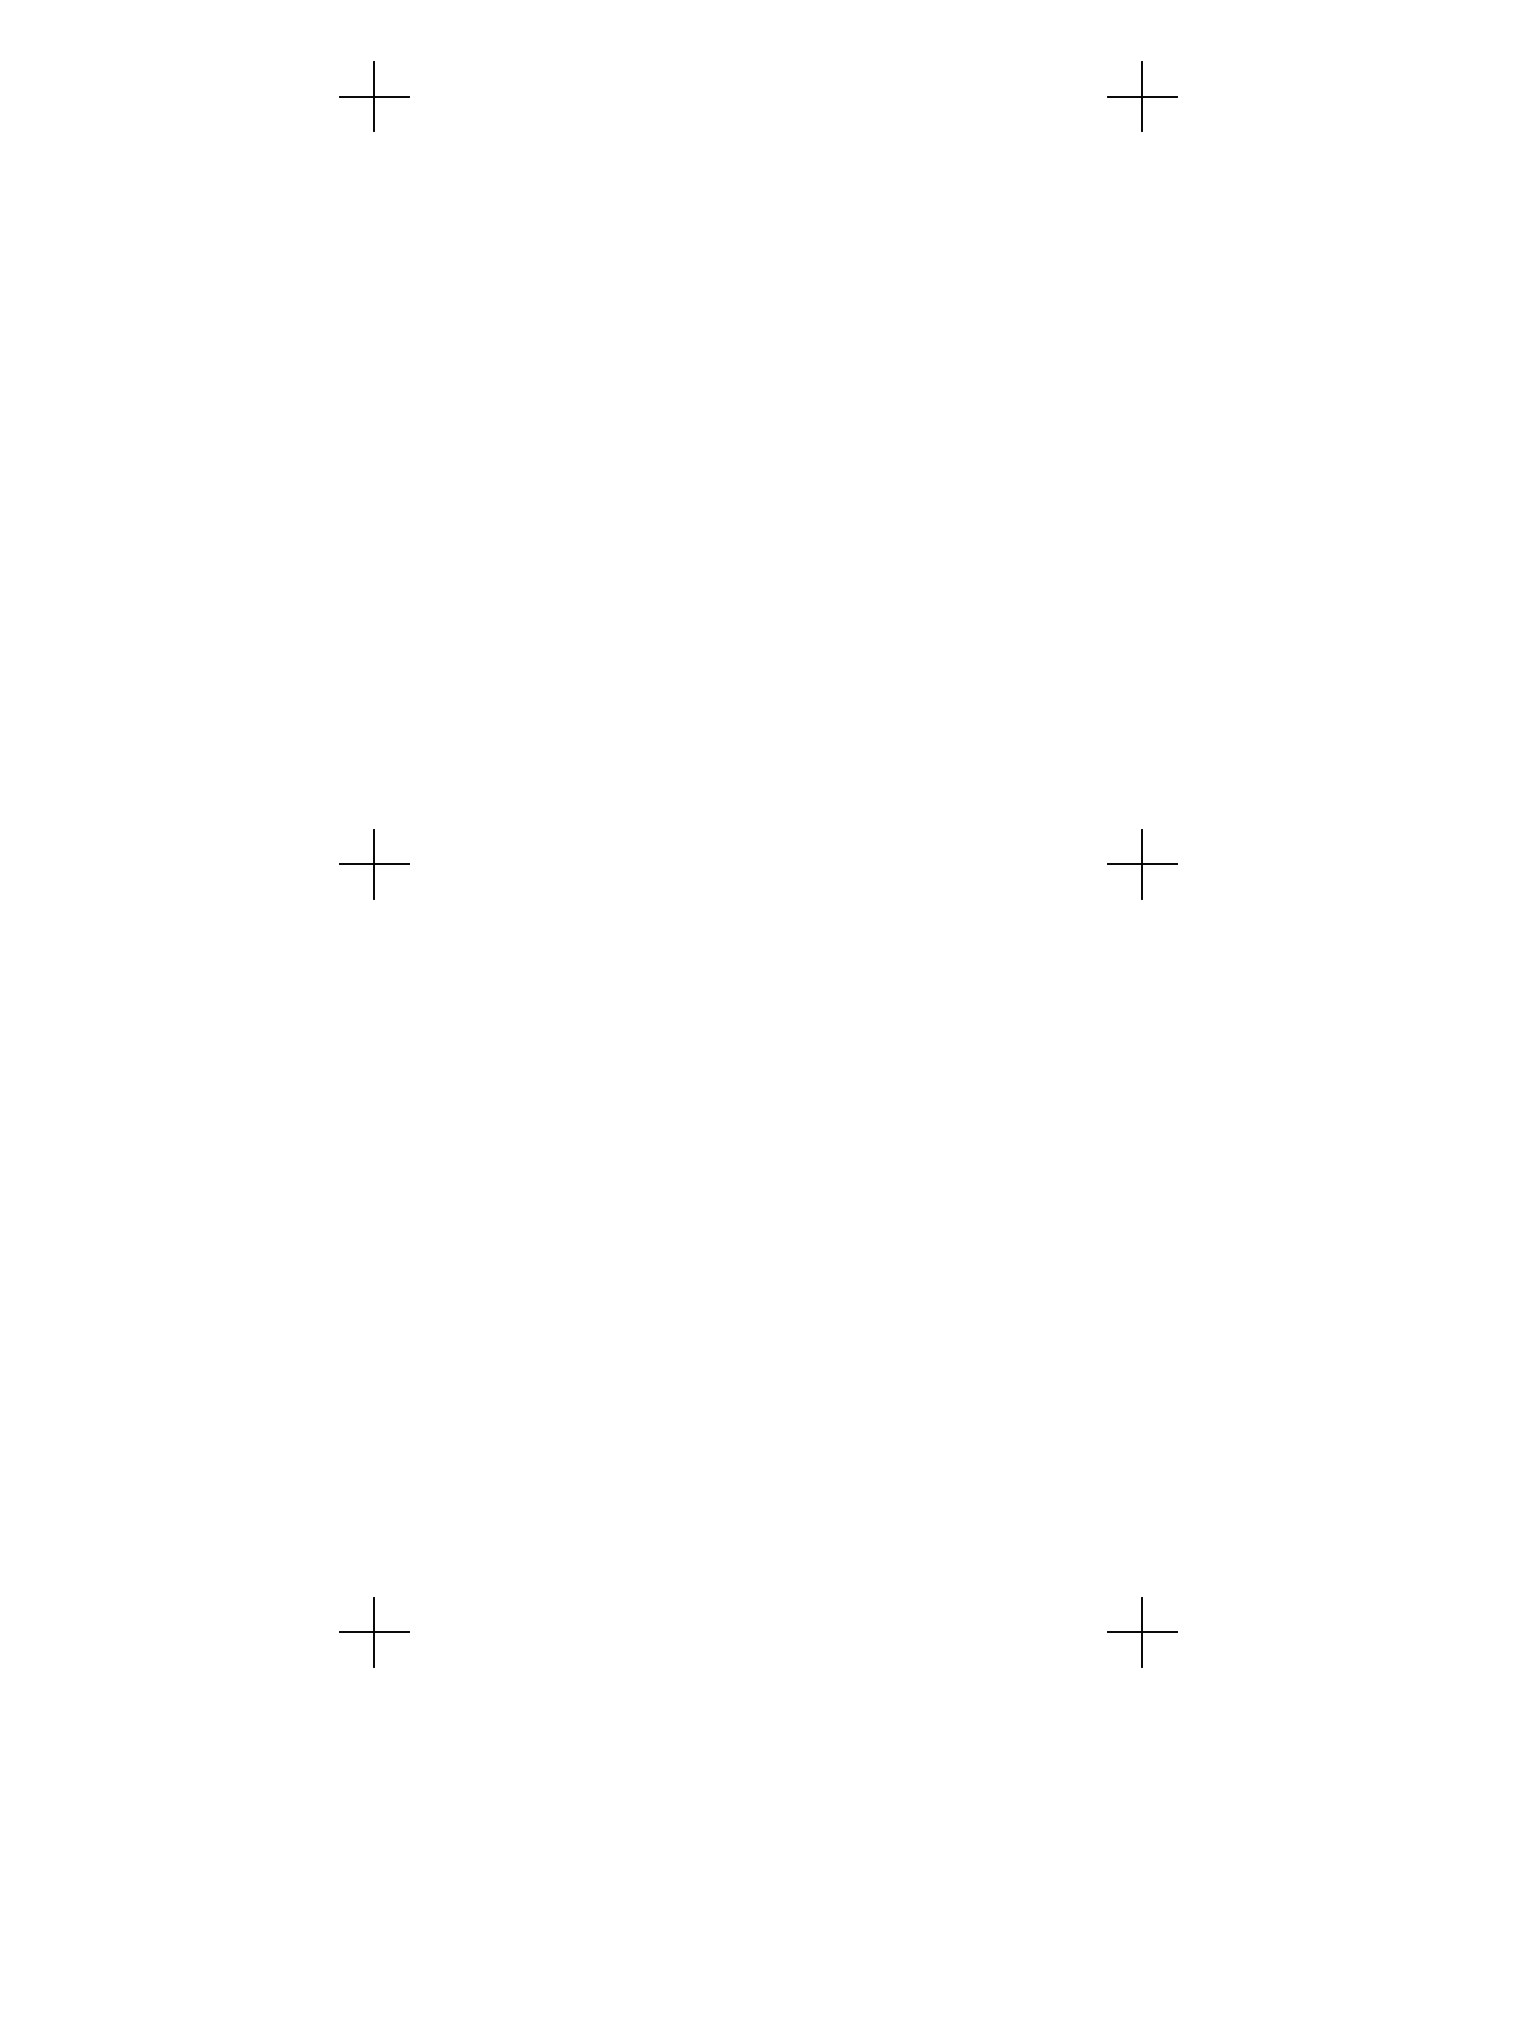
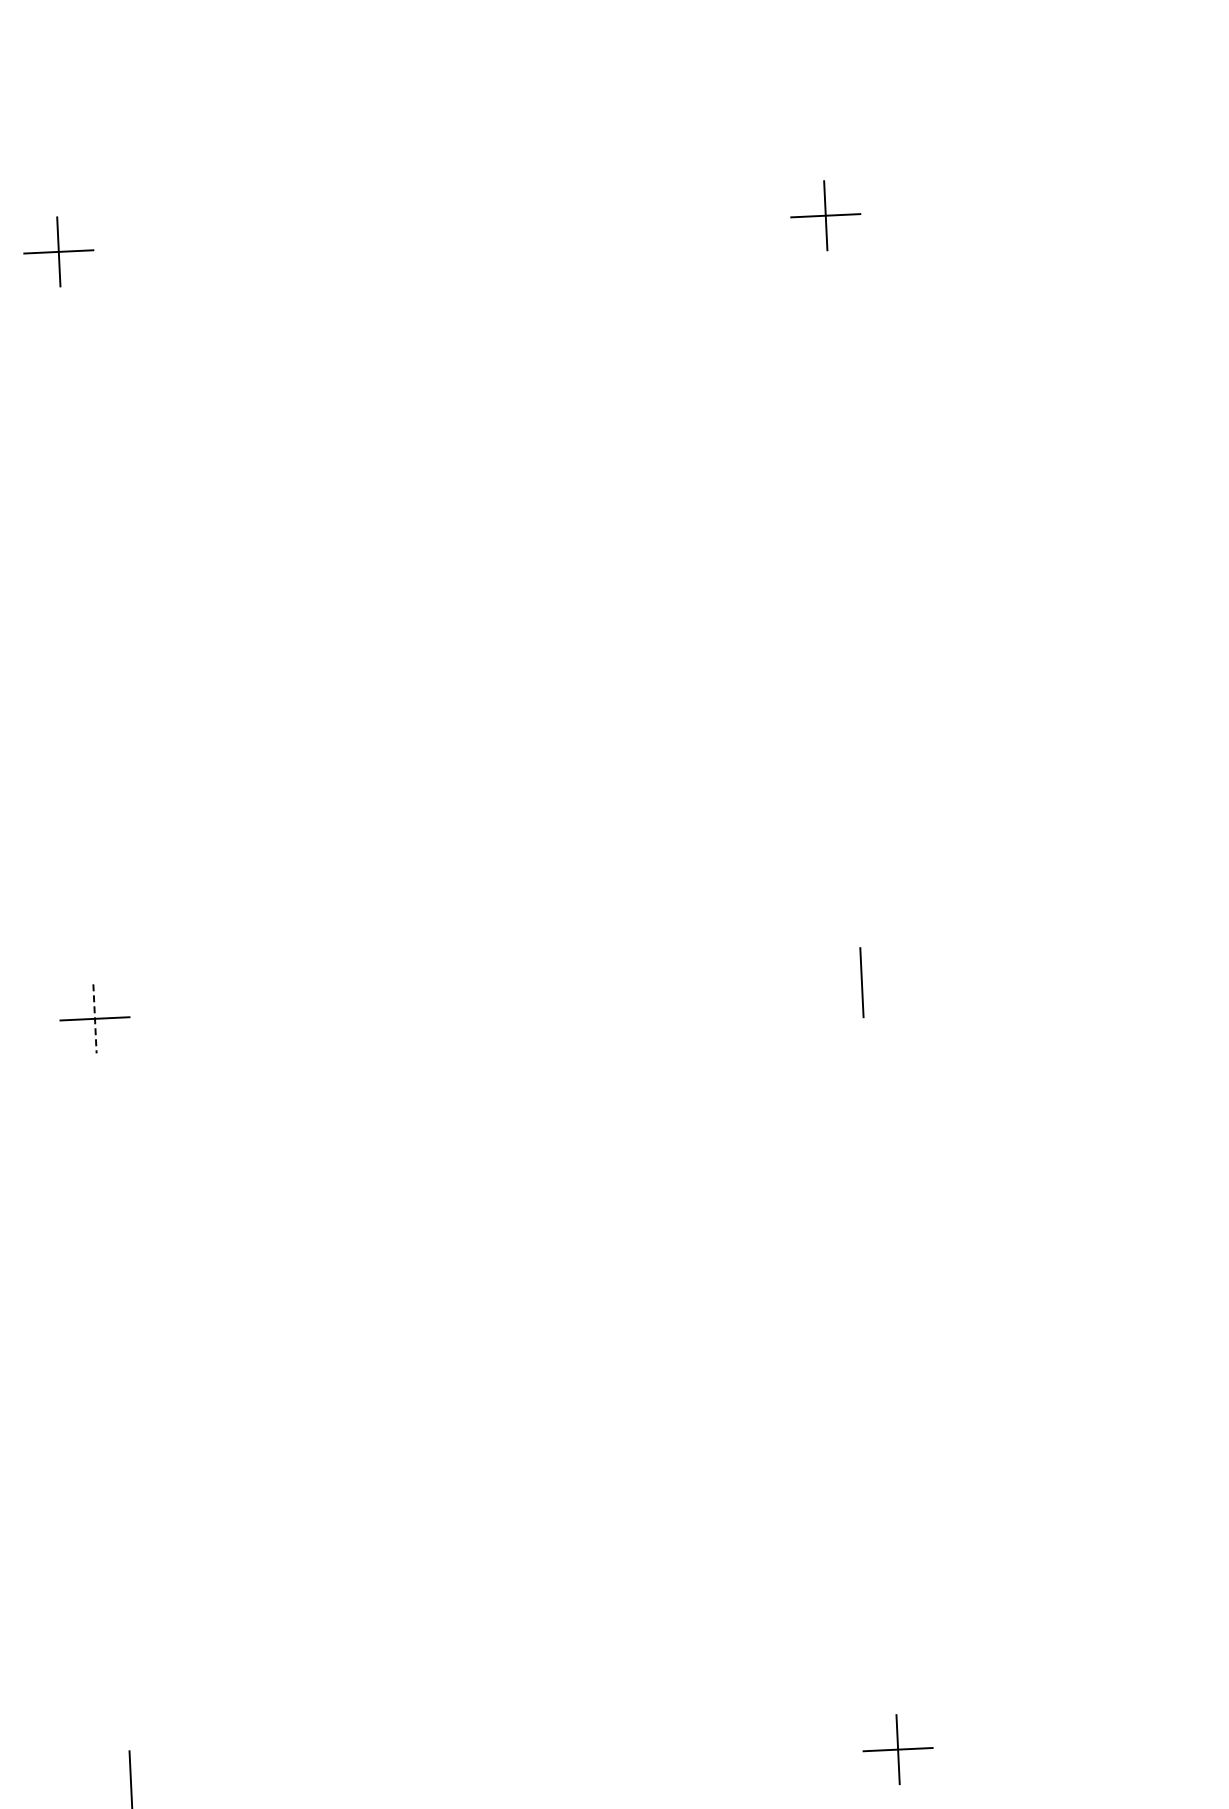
line: (374, 864) -> (95, 1018), solid -> dashed
line: (1141, 864) -> (861, 982), removed
line: (373, 1632) -> (130, 1786), removed

